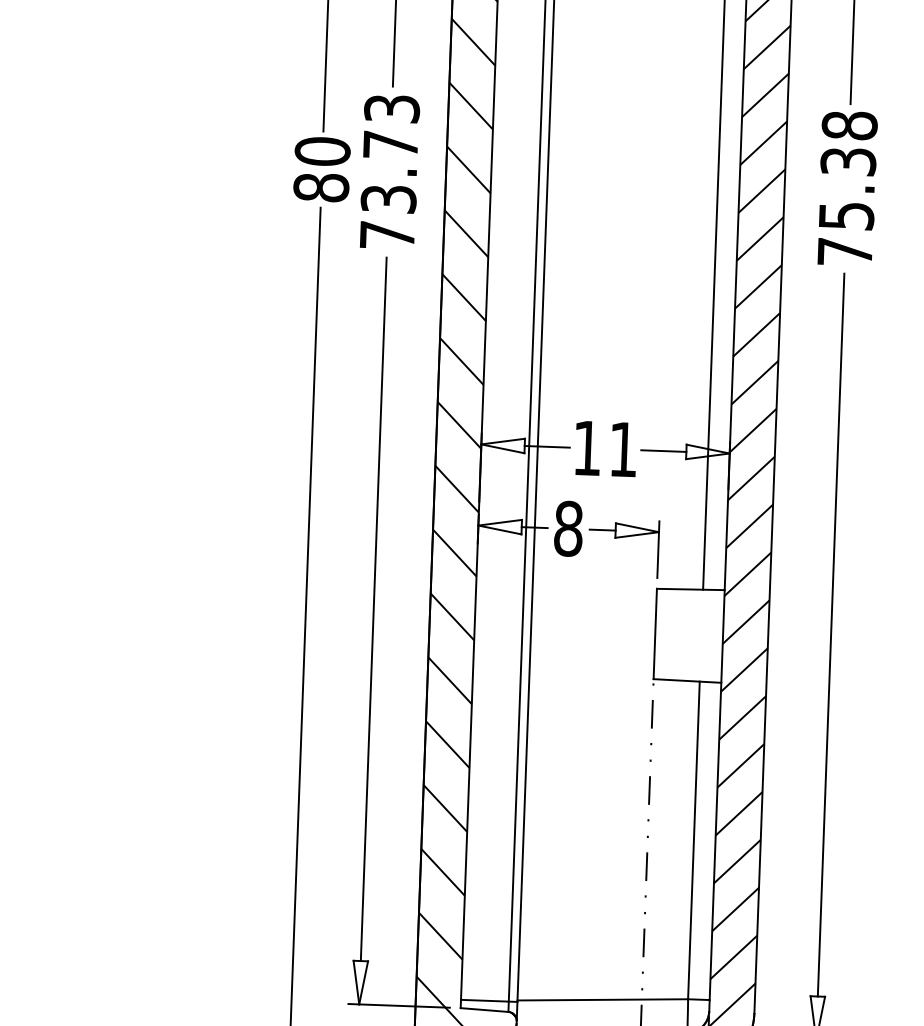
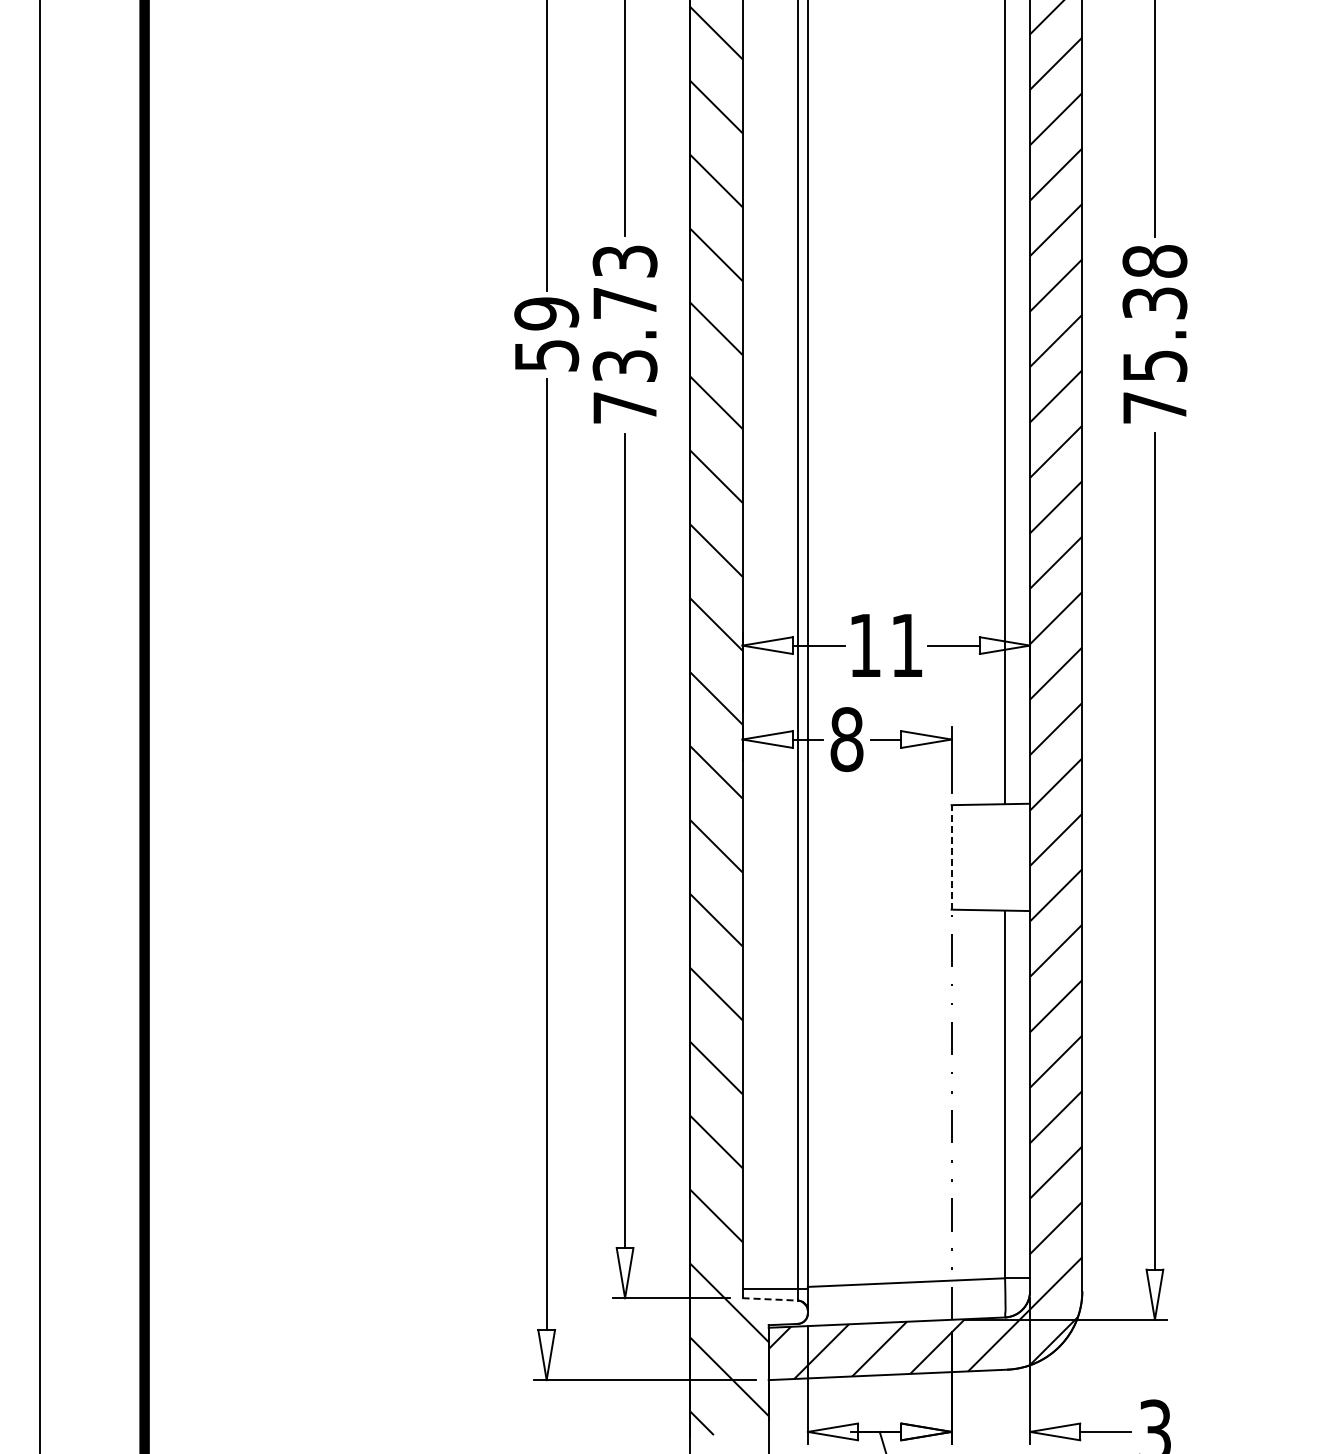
text: (321, 169) -> (546, 334), 80 -> 59
line: (655, 633) -> (951, 856), solid -> dashed
line: (484, 1010) -> (770, 1299), solid -> dashed

